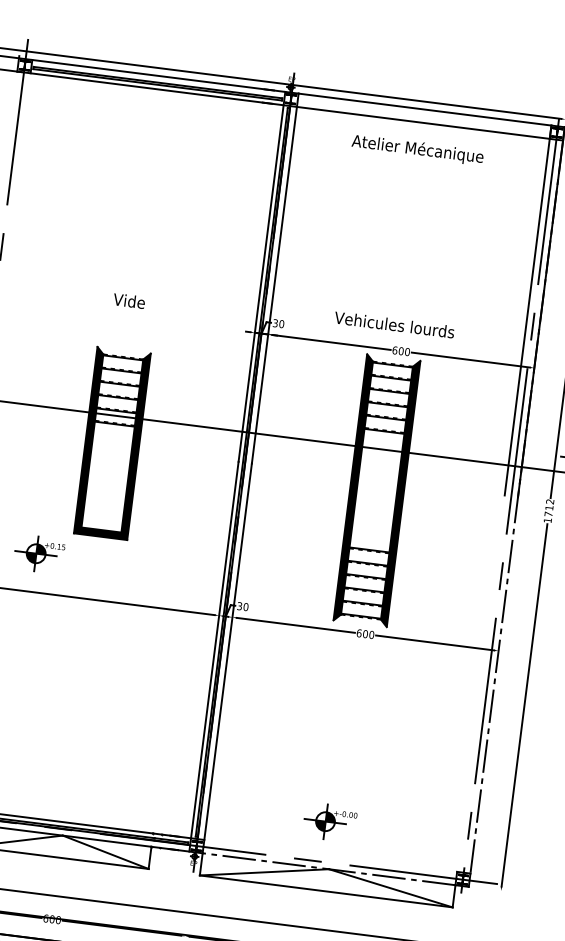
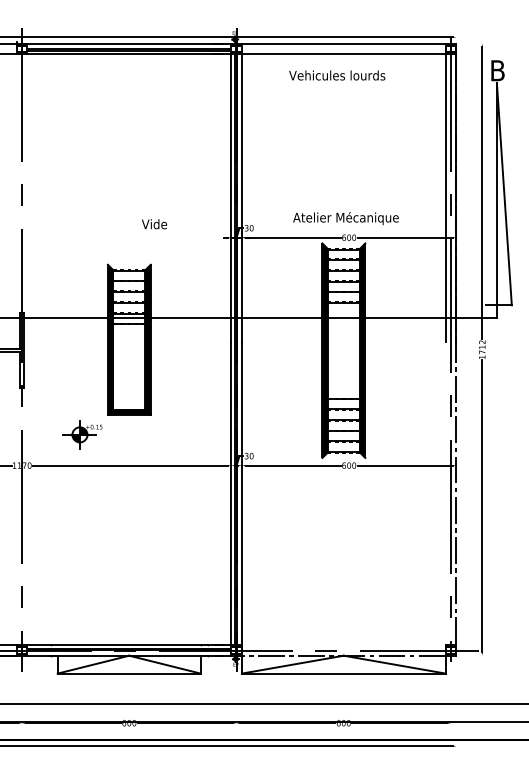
text: (417, 149) -> (341, 76), Atelier Mécanique -> Vehicules lourds
text: (129, 301) -> (154, 224), moved
text: (399, 326) -> (345, 218), Vehicules lourds -> Atelier Mécanique
part: (329, 822) -> (339, 618), removed

